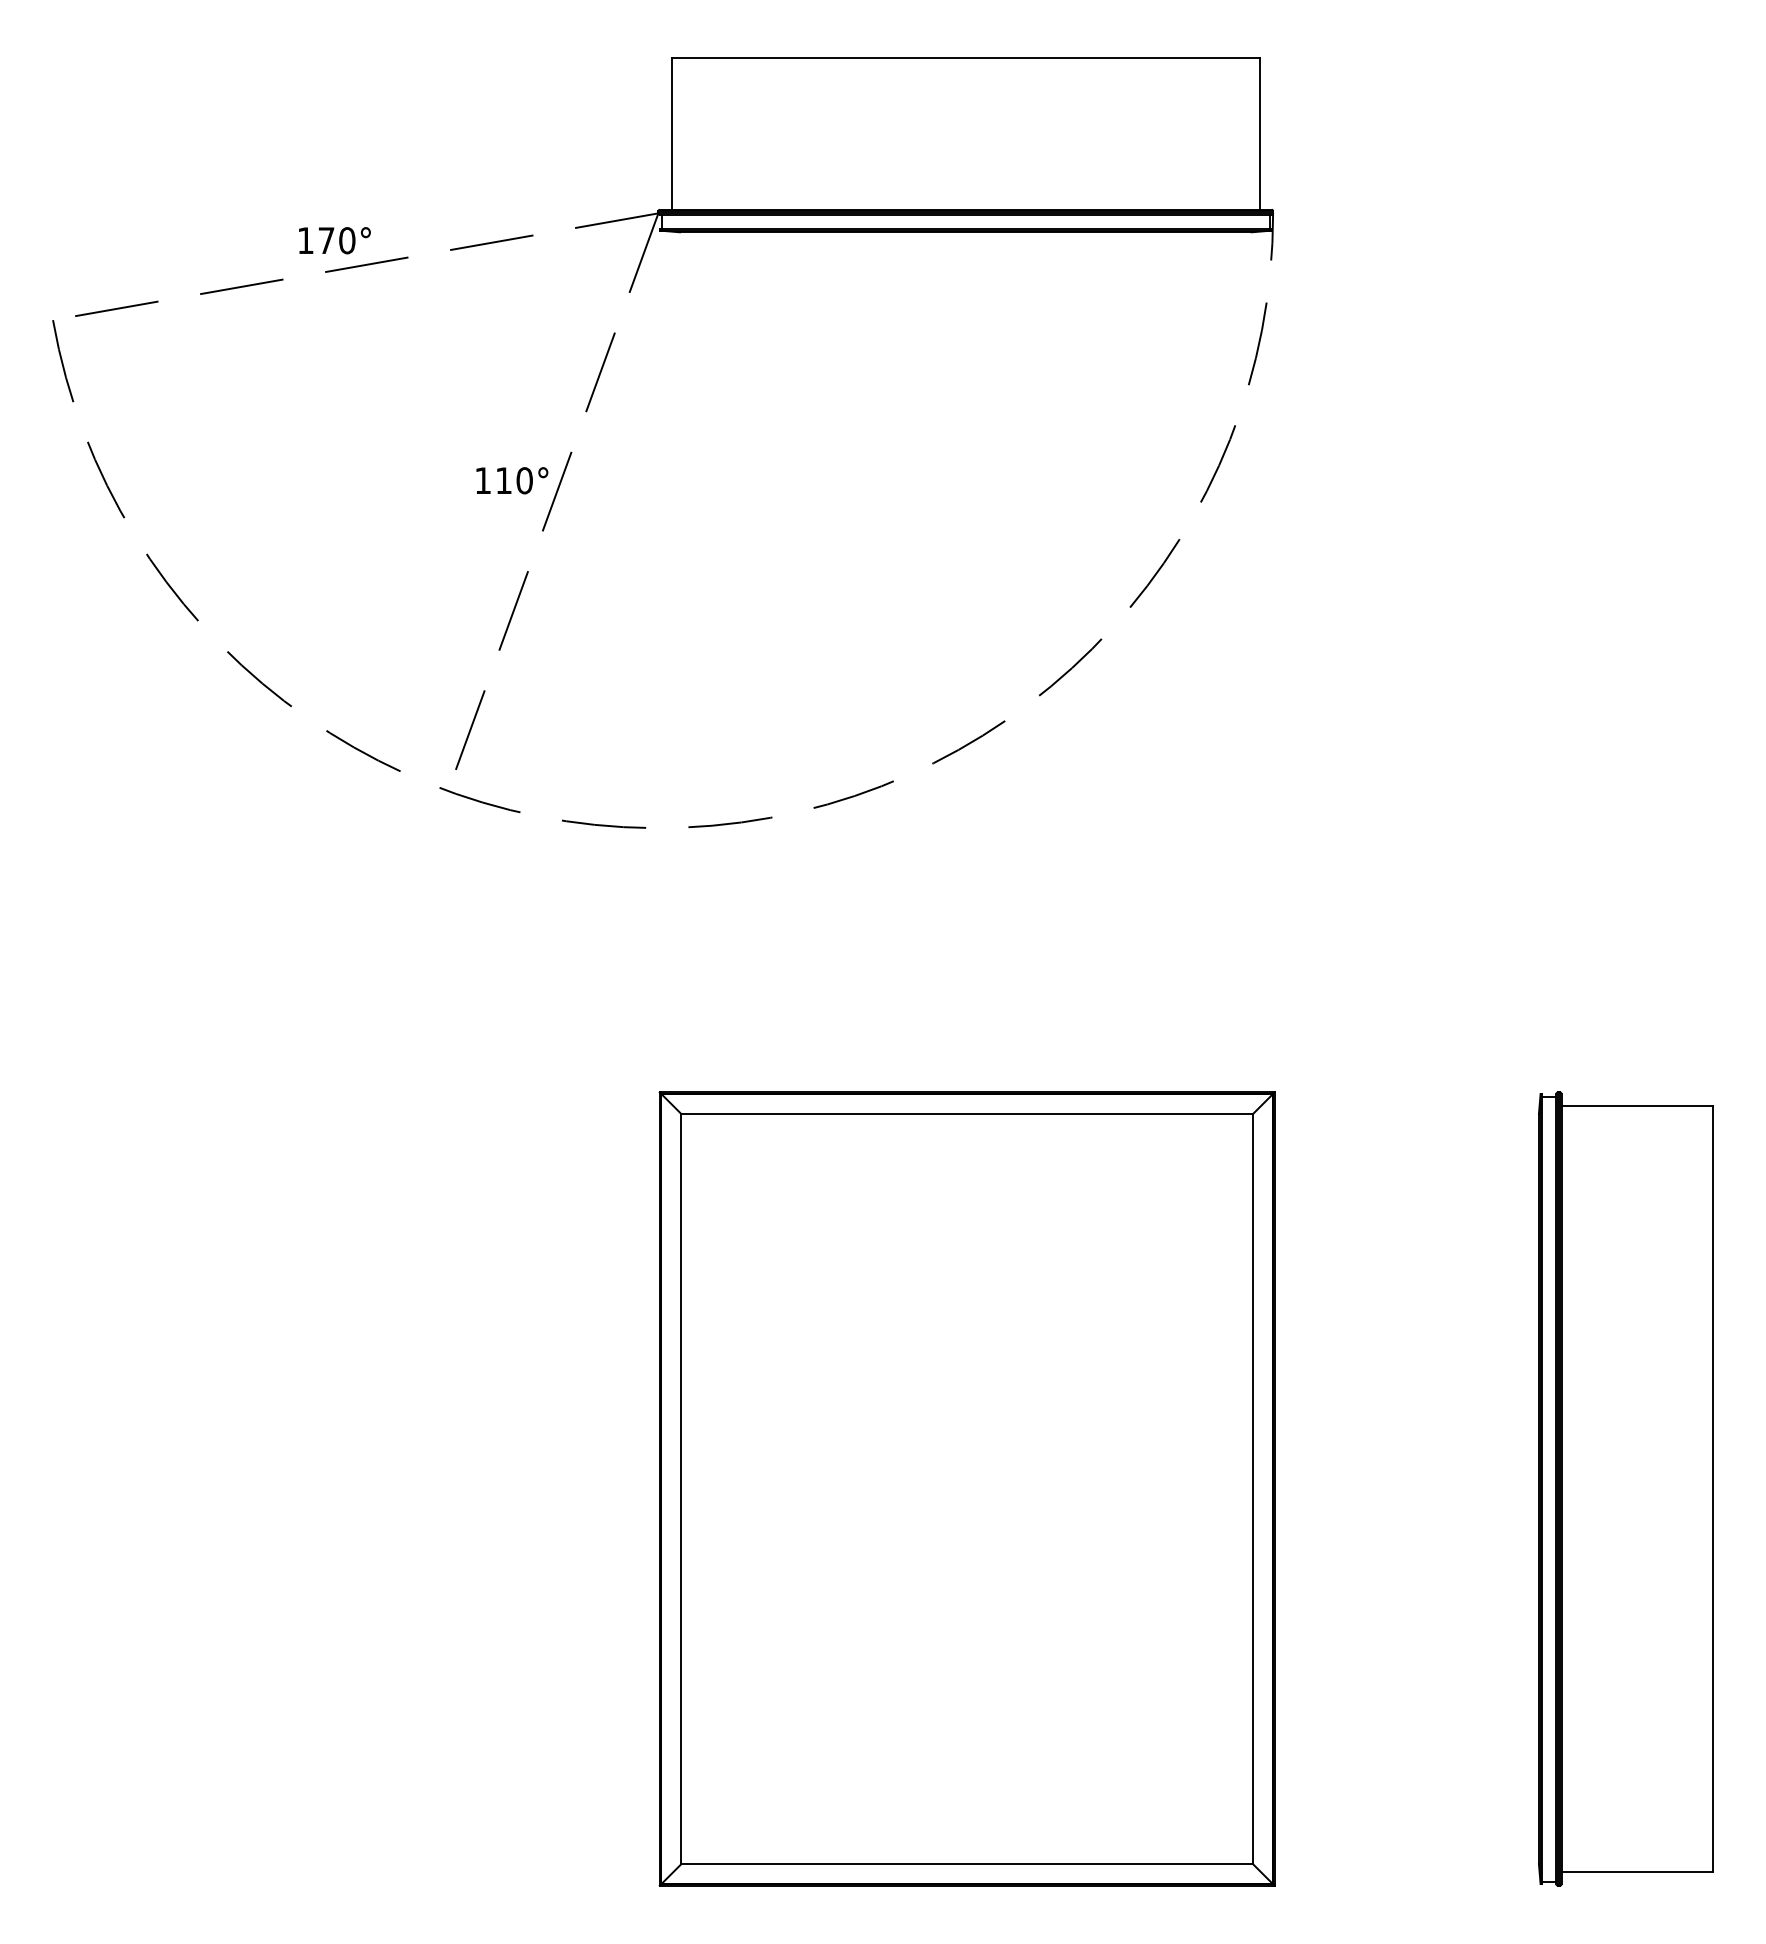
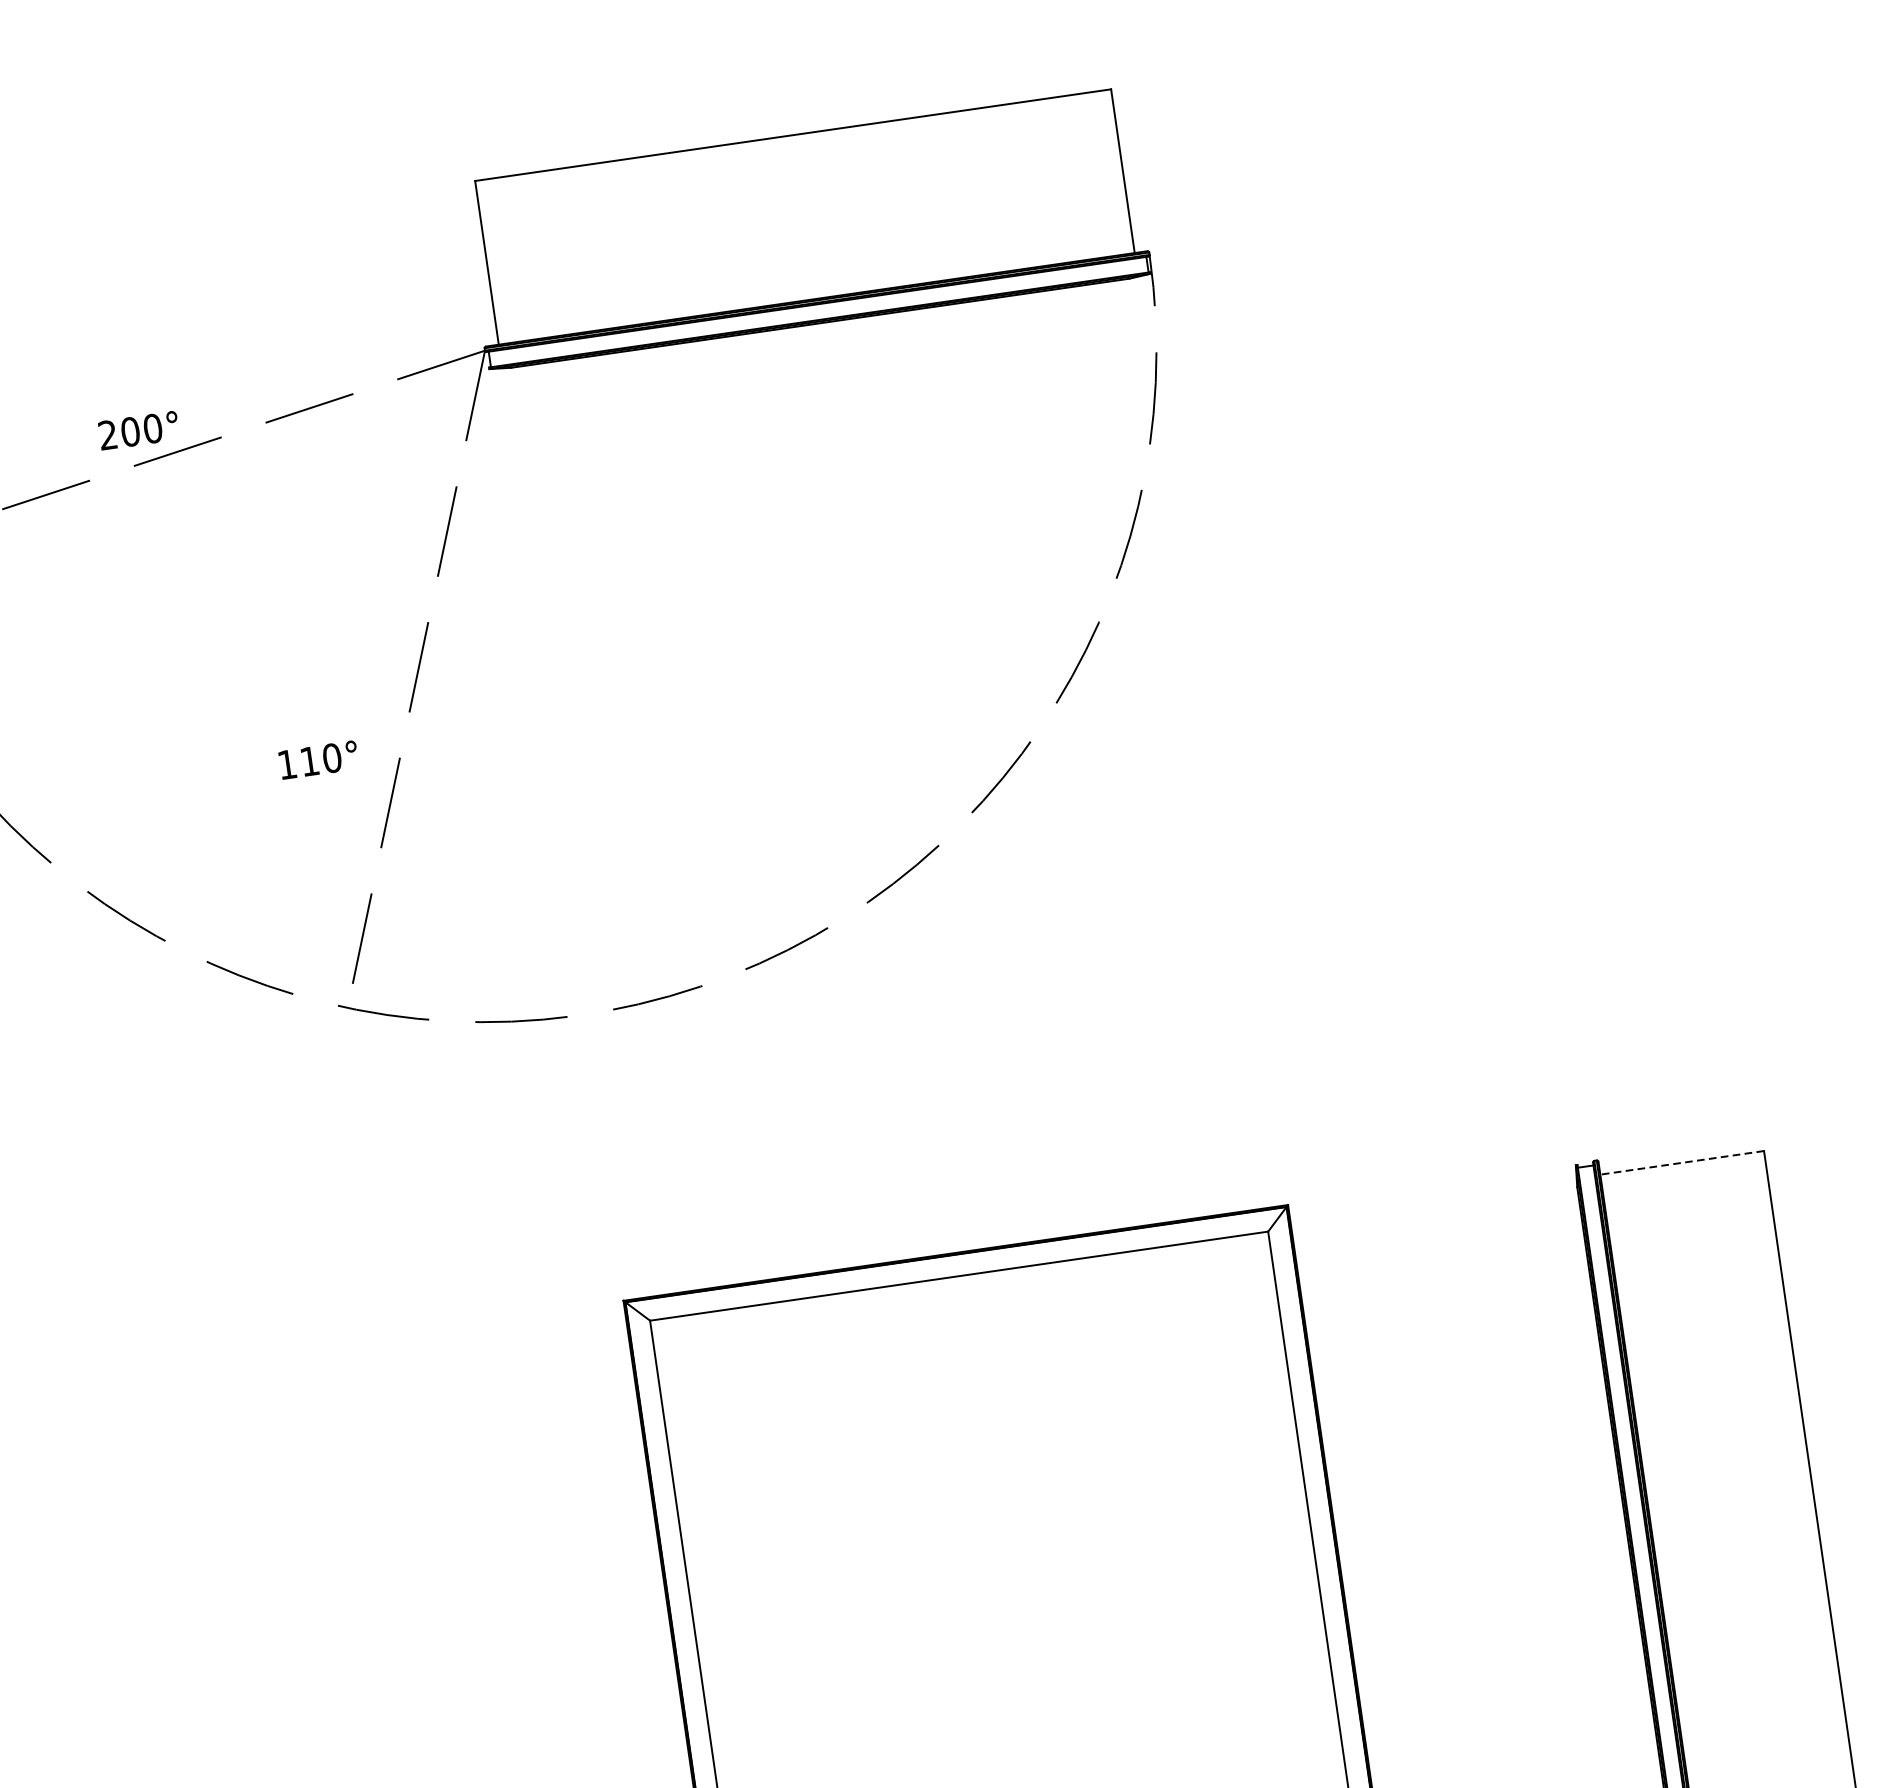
text: (315, 240) -> (118, 433), 170° -> 200°
text: (512, 480) -> (318, 759), moved
line: (1637, 1105) -> (1682, 1162), solid -> dashed

